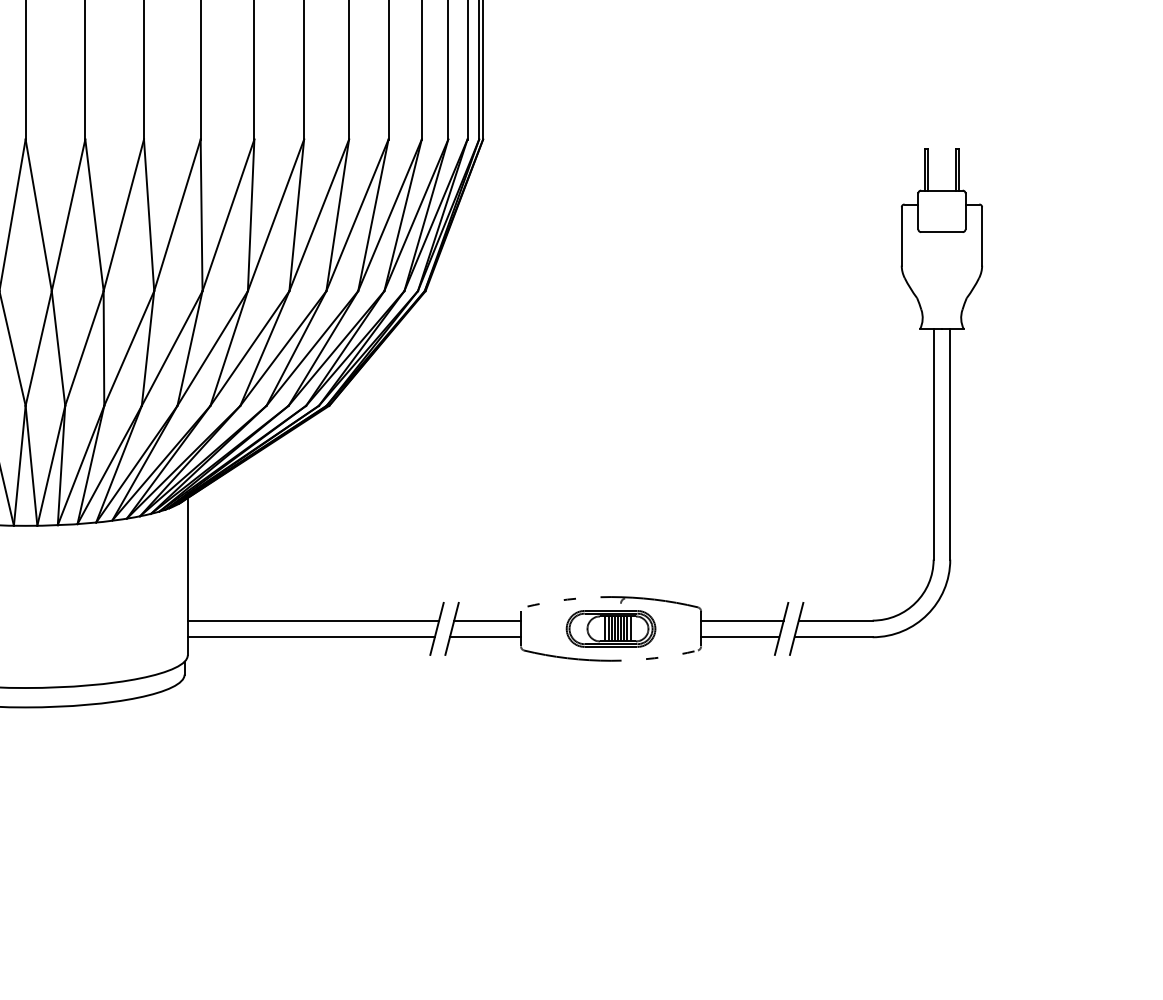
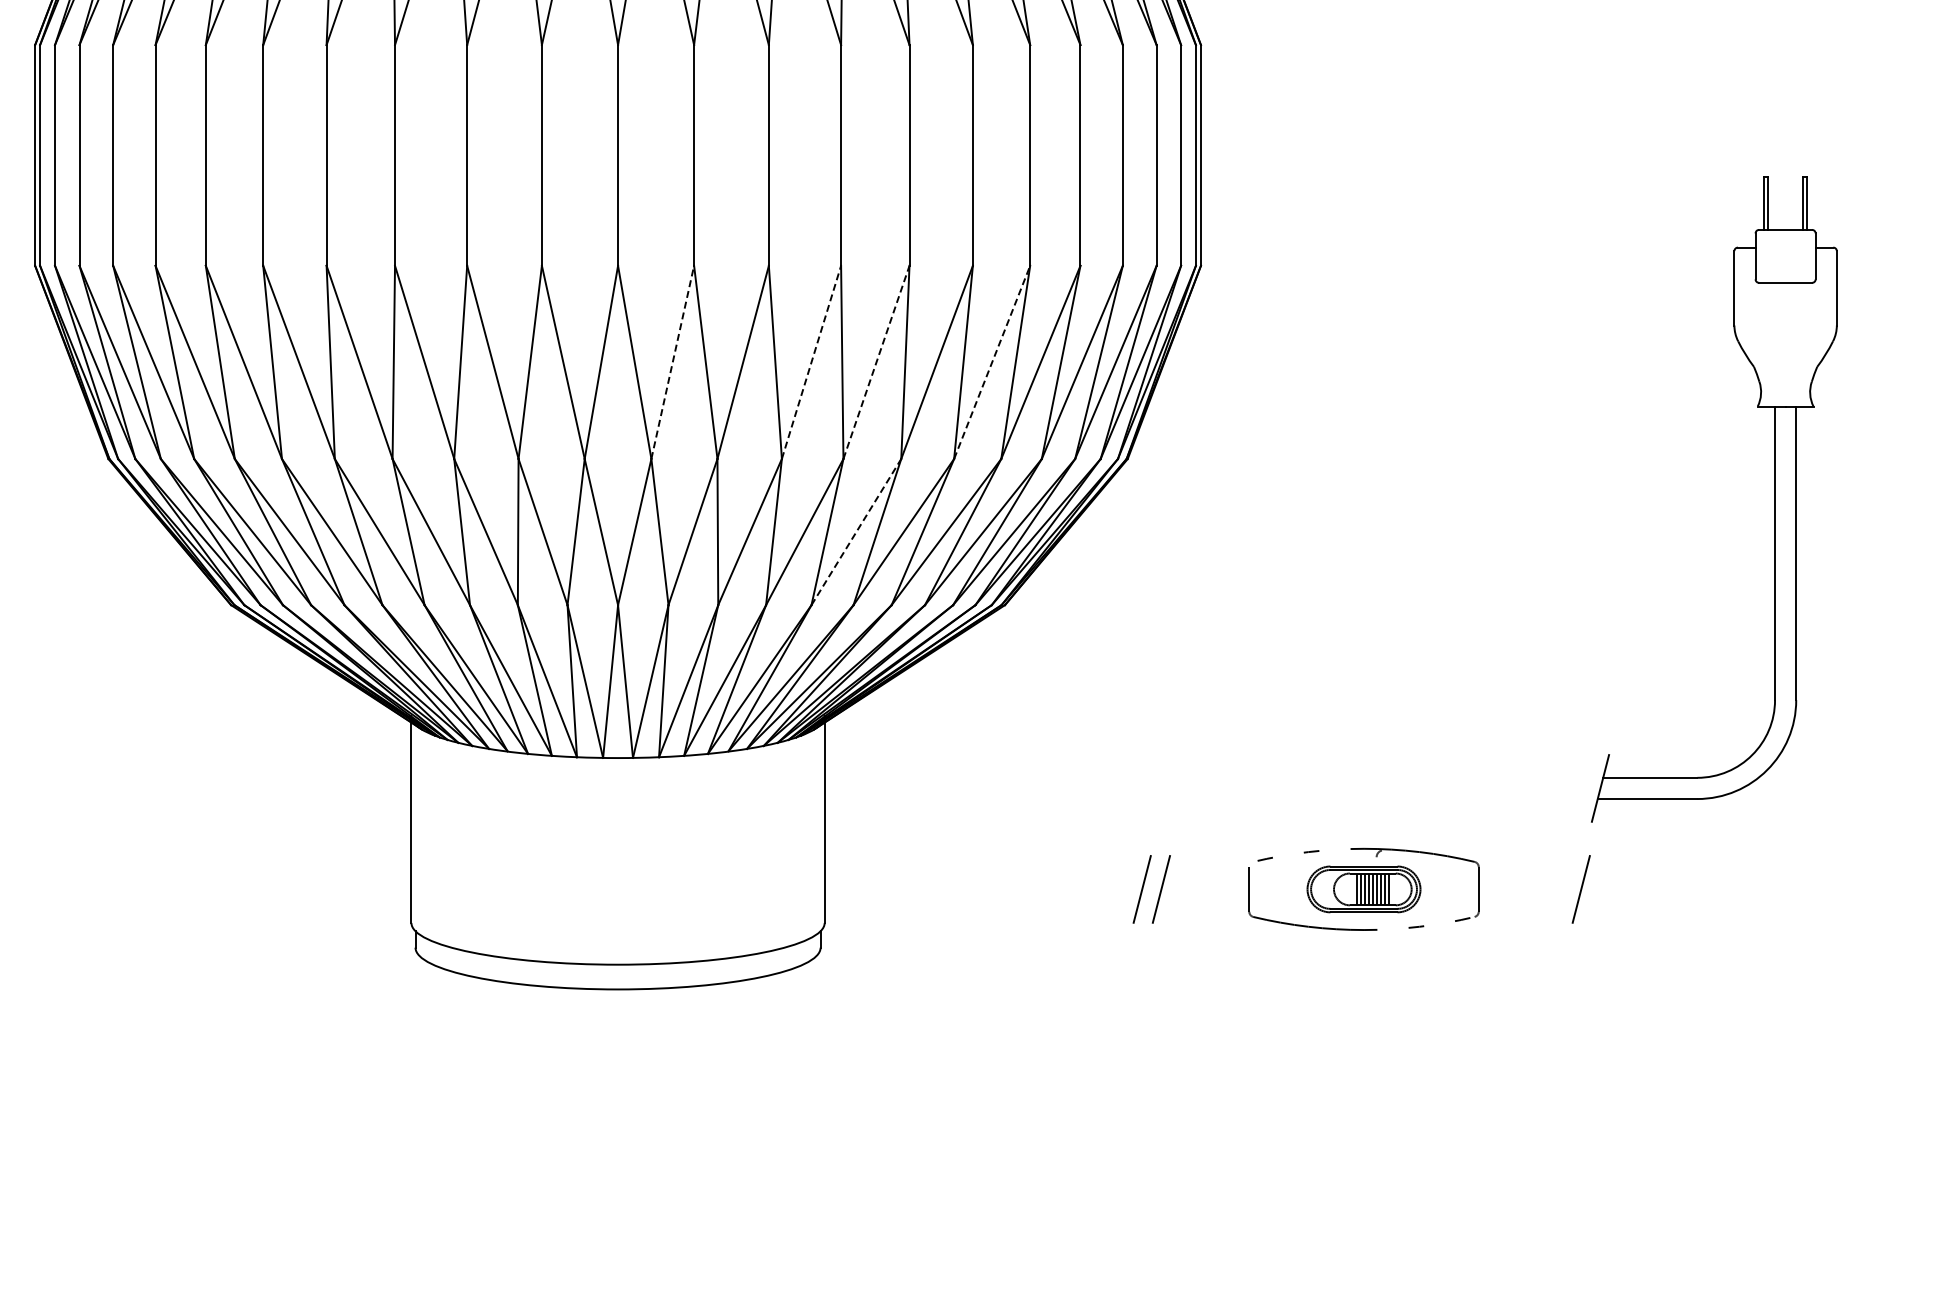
line: (177, 214) -> (811, 361), solid -> dashed
line: (228, 214) -> (876, 361), solid -> dashed
line: (68, 215) -> (672, 362), solid -> dashed
line: (319, 215) -> (992, 362), solid -> dashed
line: (212, 348) -> (856, 532), solid -> dashed
part: (933, 402) -> (1774, 499), moved
line: (313, 620) -> (984, 878), removed
line: (487, 620) -> (1206, 878), removed
line: (742, 620) -> (1531, 878), removed
line: (310, 637) -> (981, 900), removed
line: (485, 637) -> (1203, 900), removed
line: (740, 637) -> (1528, 900), removed

